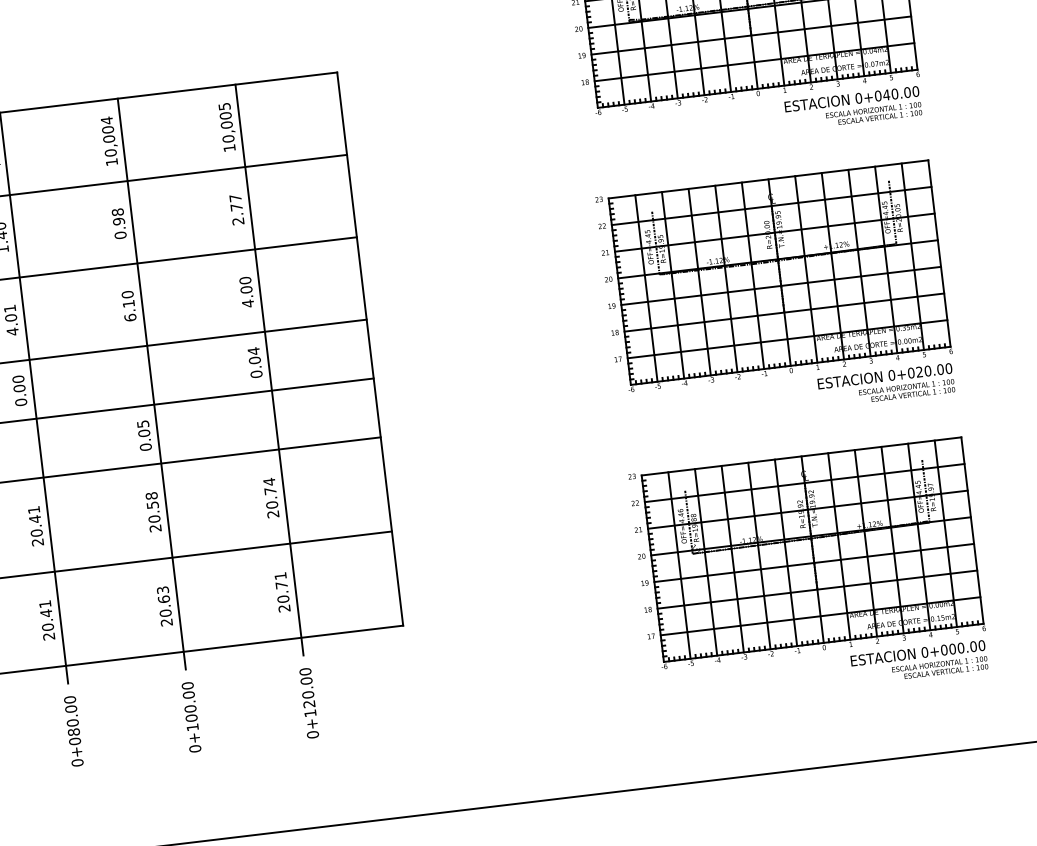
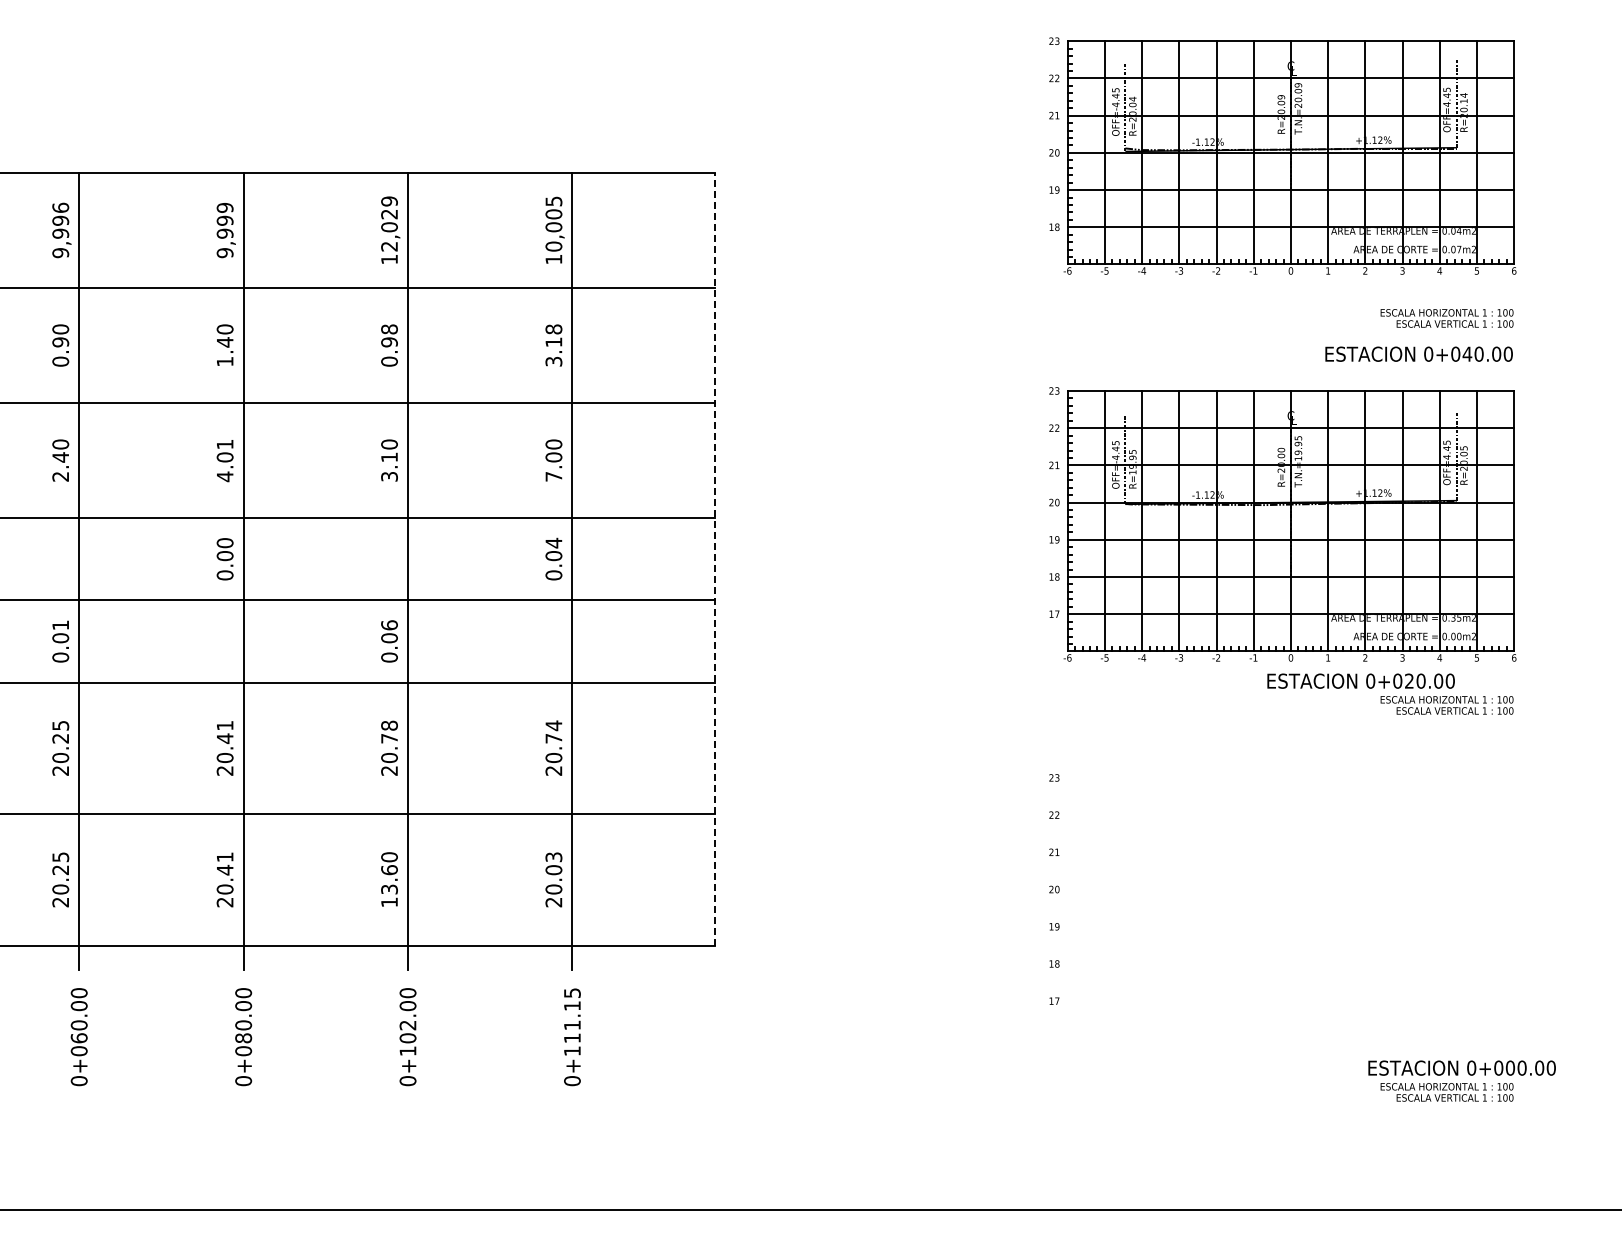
text: (851, 98) -> (1418, 353), moved
text: (108, 136) -> (389, 223), 10,004 -> 12,029
text: (236, 209) -> (553, 345), 2.77 -> 3.18
text: (247, 303) -> (553, 476), 4.00 -> 7.00
text: (130, 317) -> (389, 476), 6.10 -> 3.10
line: (370, 348) -> (714, 558), solid -> dashed
text: (884, 375) -> (1360, 680), moved
text: (143, 424) -> (389, 625), 0.05 -> 0.06
text: (152, 505) -> (389, 738), 20.58 -> 20.78
part: (811, 552) -> (1289, 912), removed
text: (280, 580) -> (553, 863), 20.71 -> 20.03
text: (164, 606) -> (389, 879), 20.63 -> 13.60
text: (917, 652) -> (1461, 1067), moved
text: (307, 687) -> (572, 1015), 0+120.00 -> 0+111.15
text: (190, 709) -> (407, 1025), 0+100.00 -> 0+102.00

